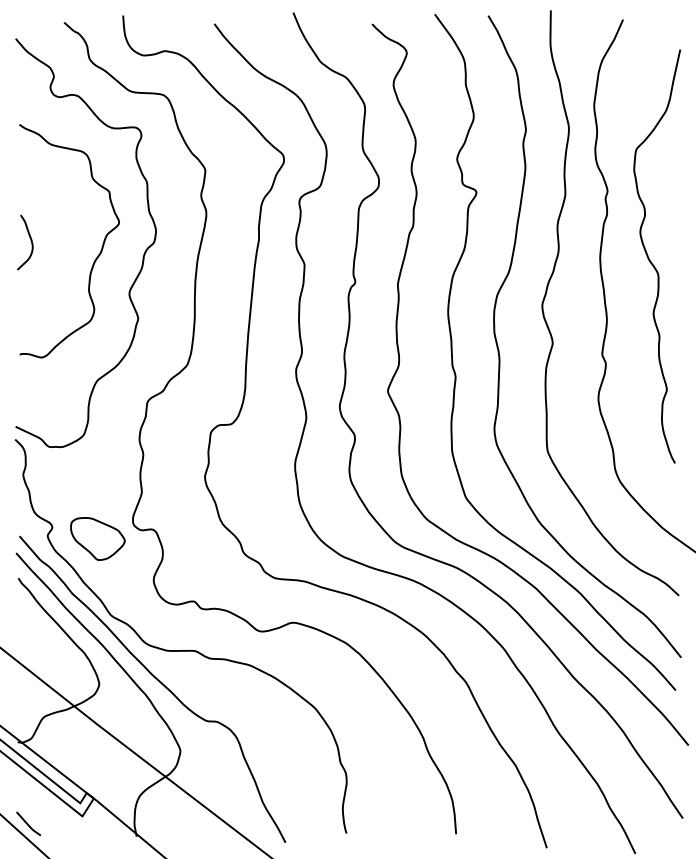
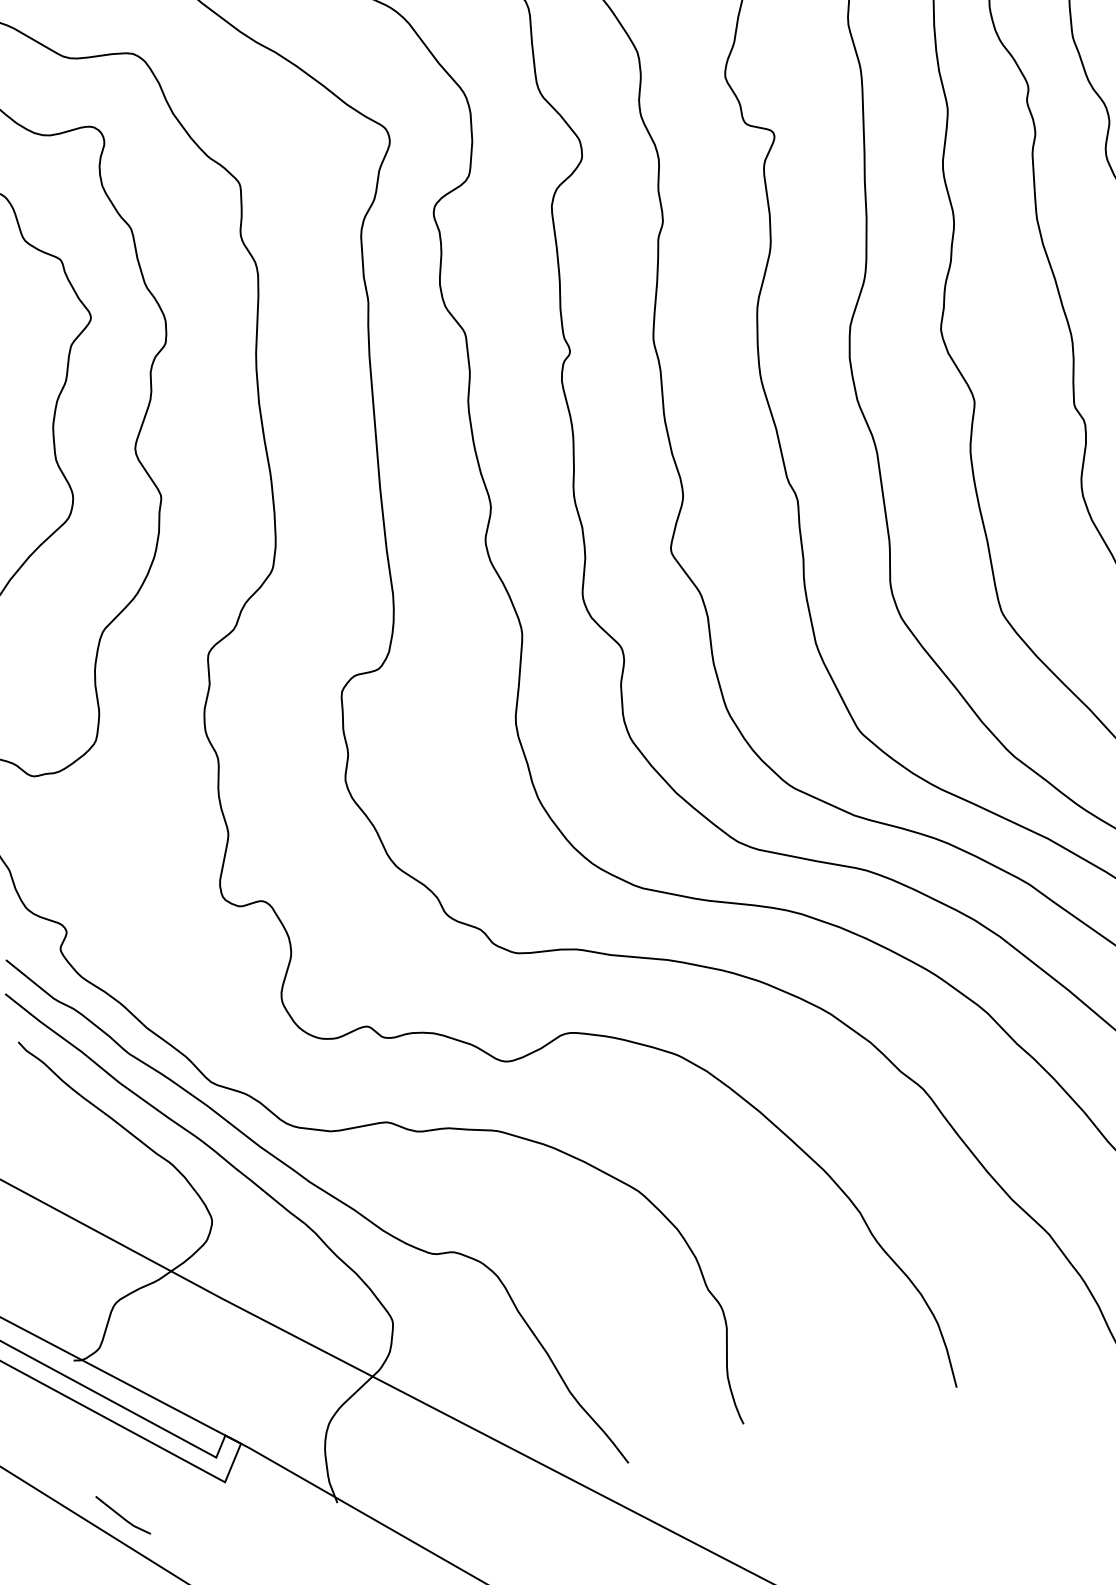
part: (97, 538) -> (158, 937), removed

